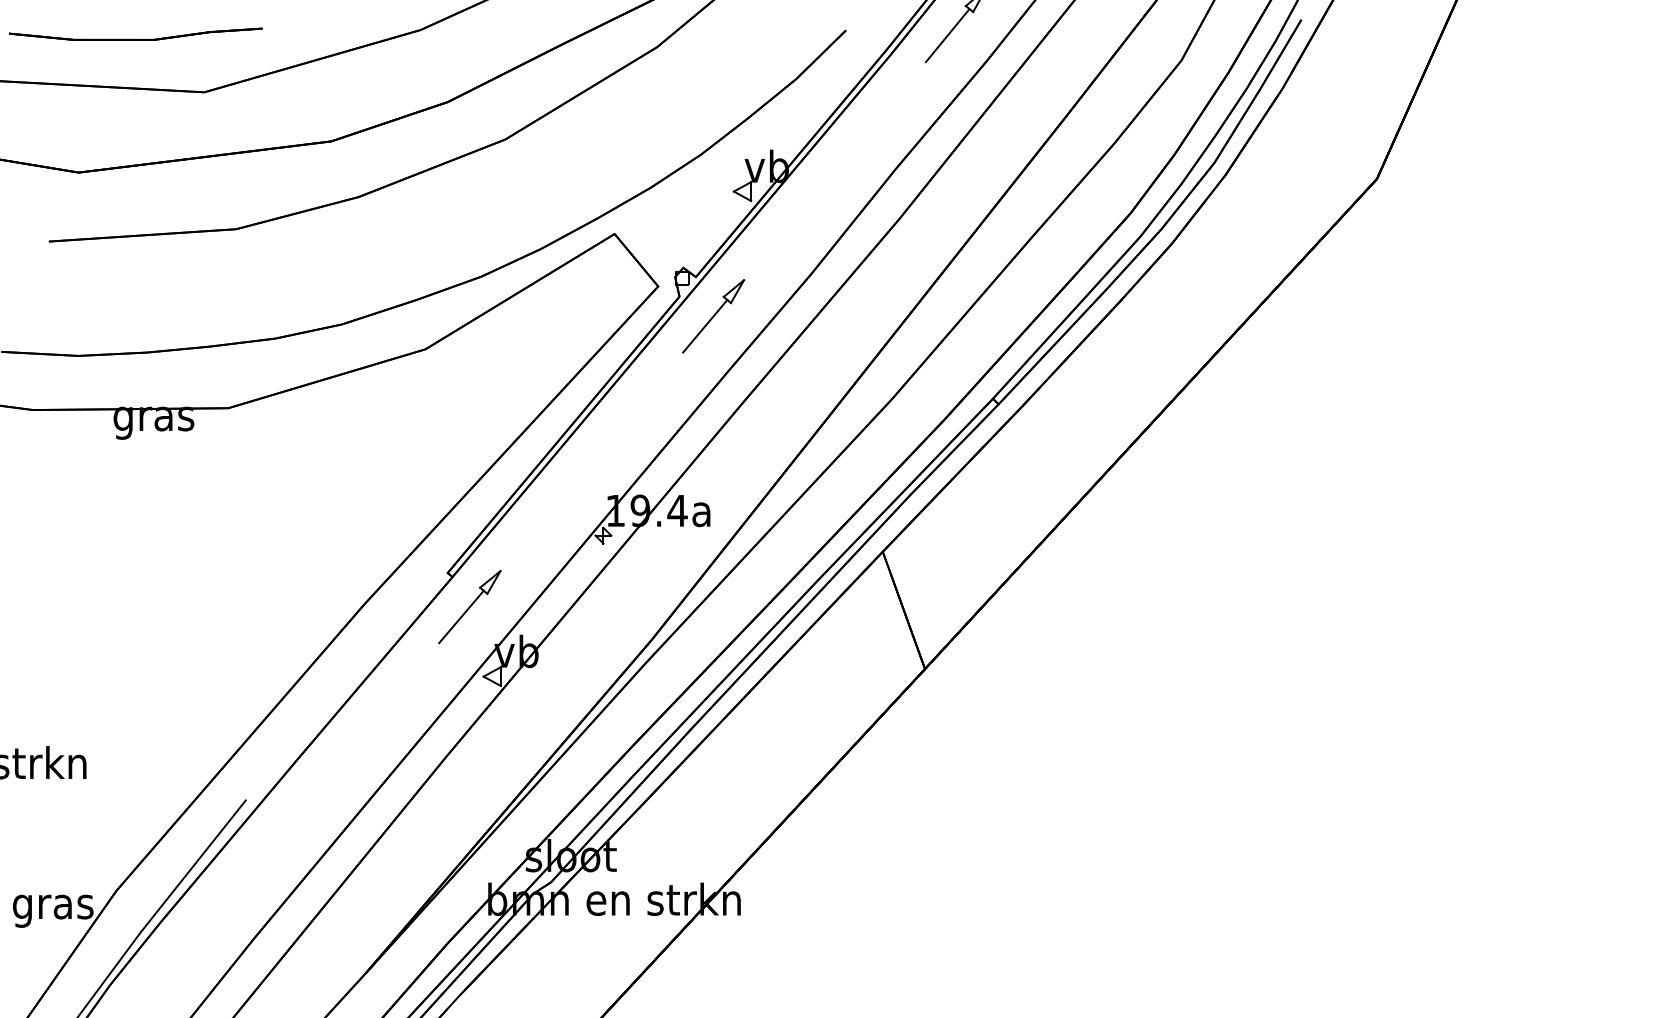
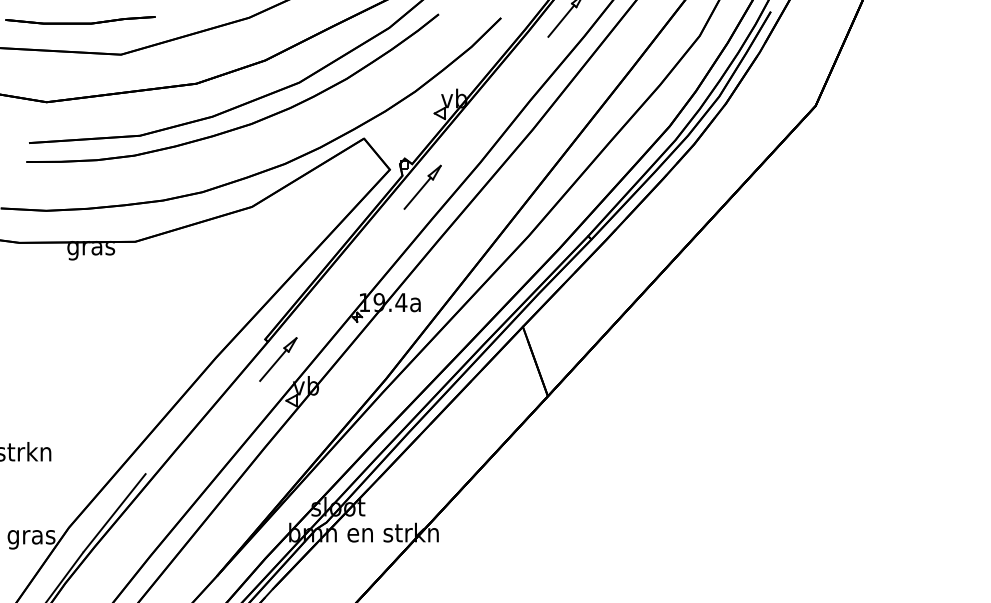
part: (414, 210) -> (245, 124), added

